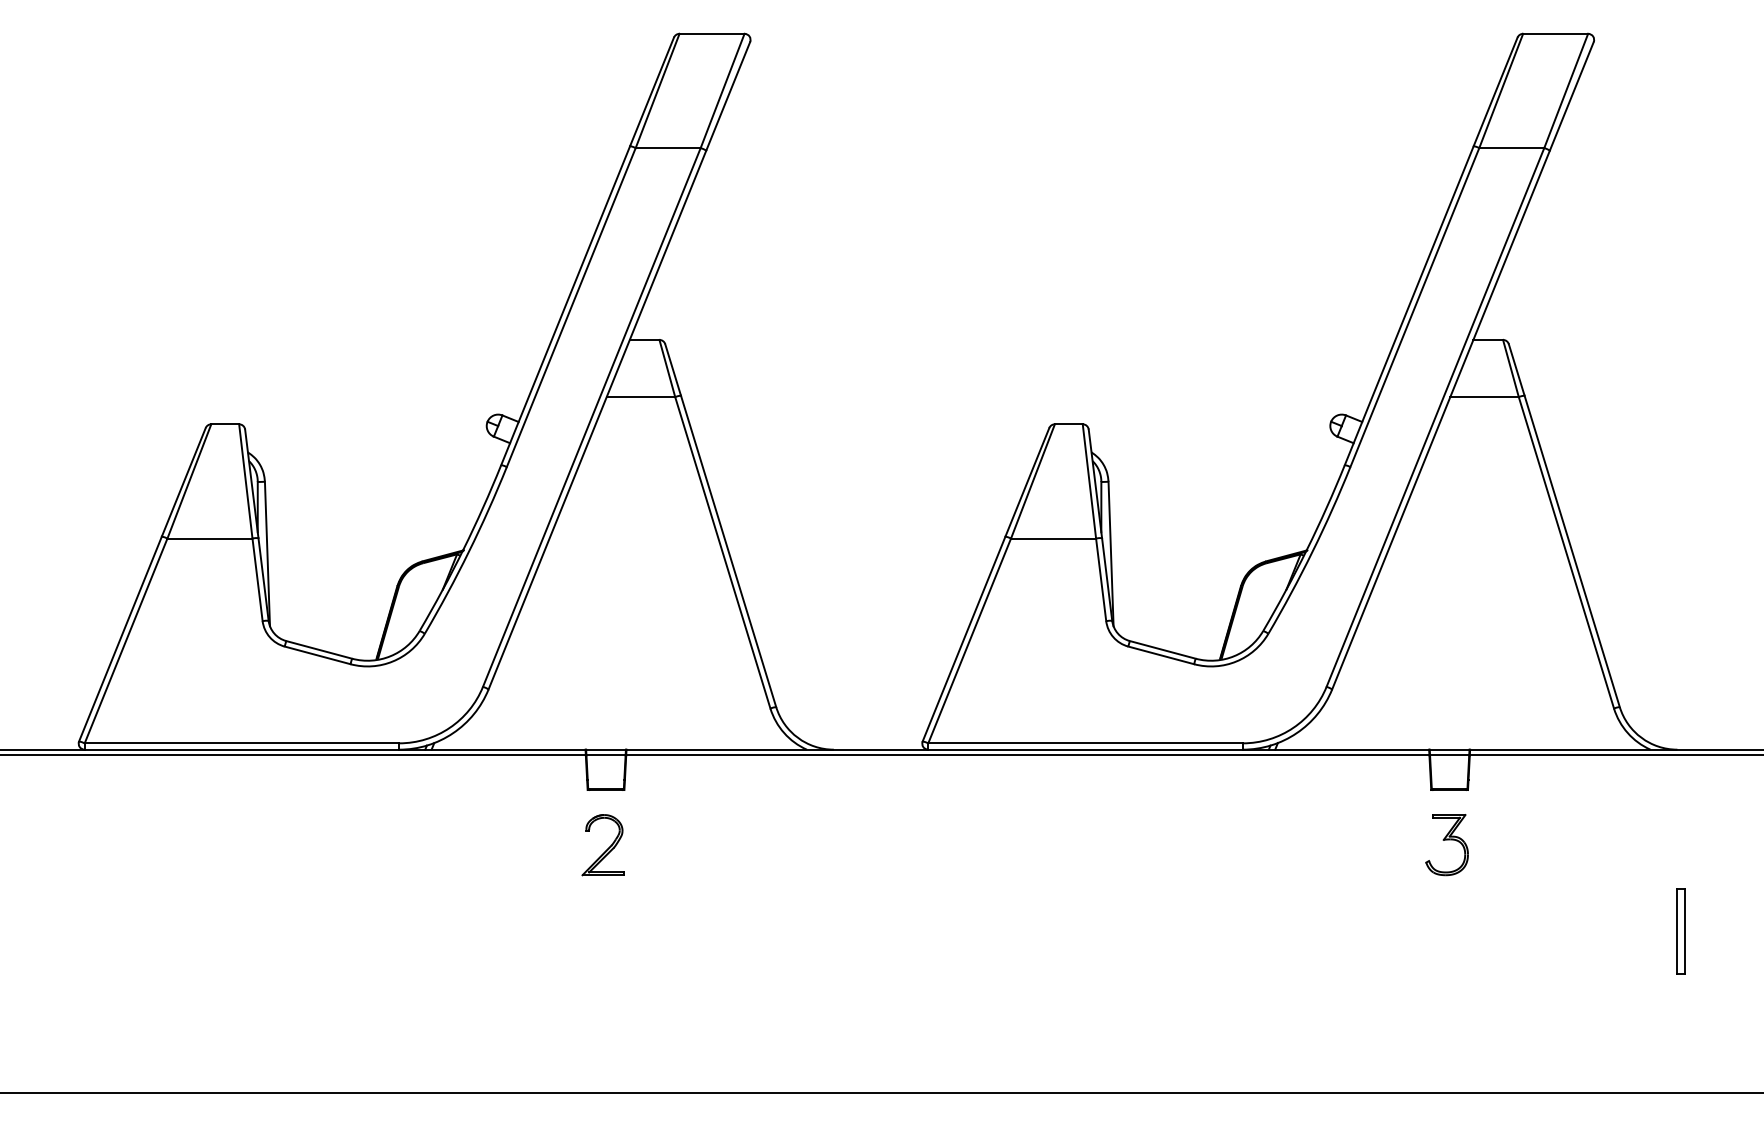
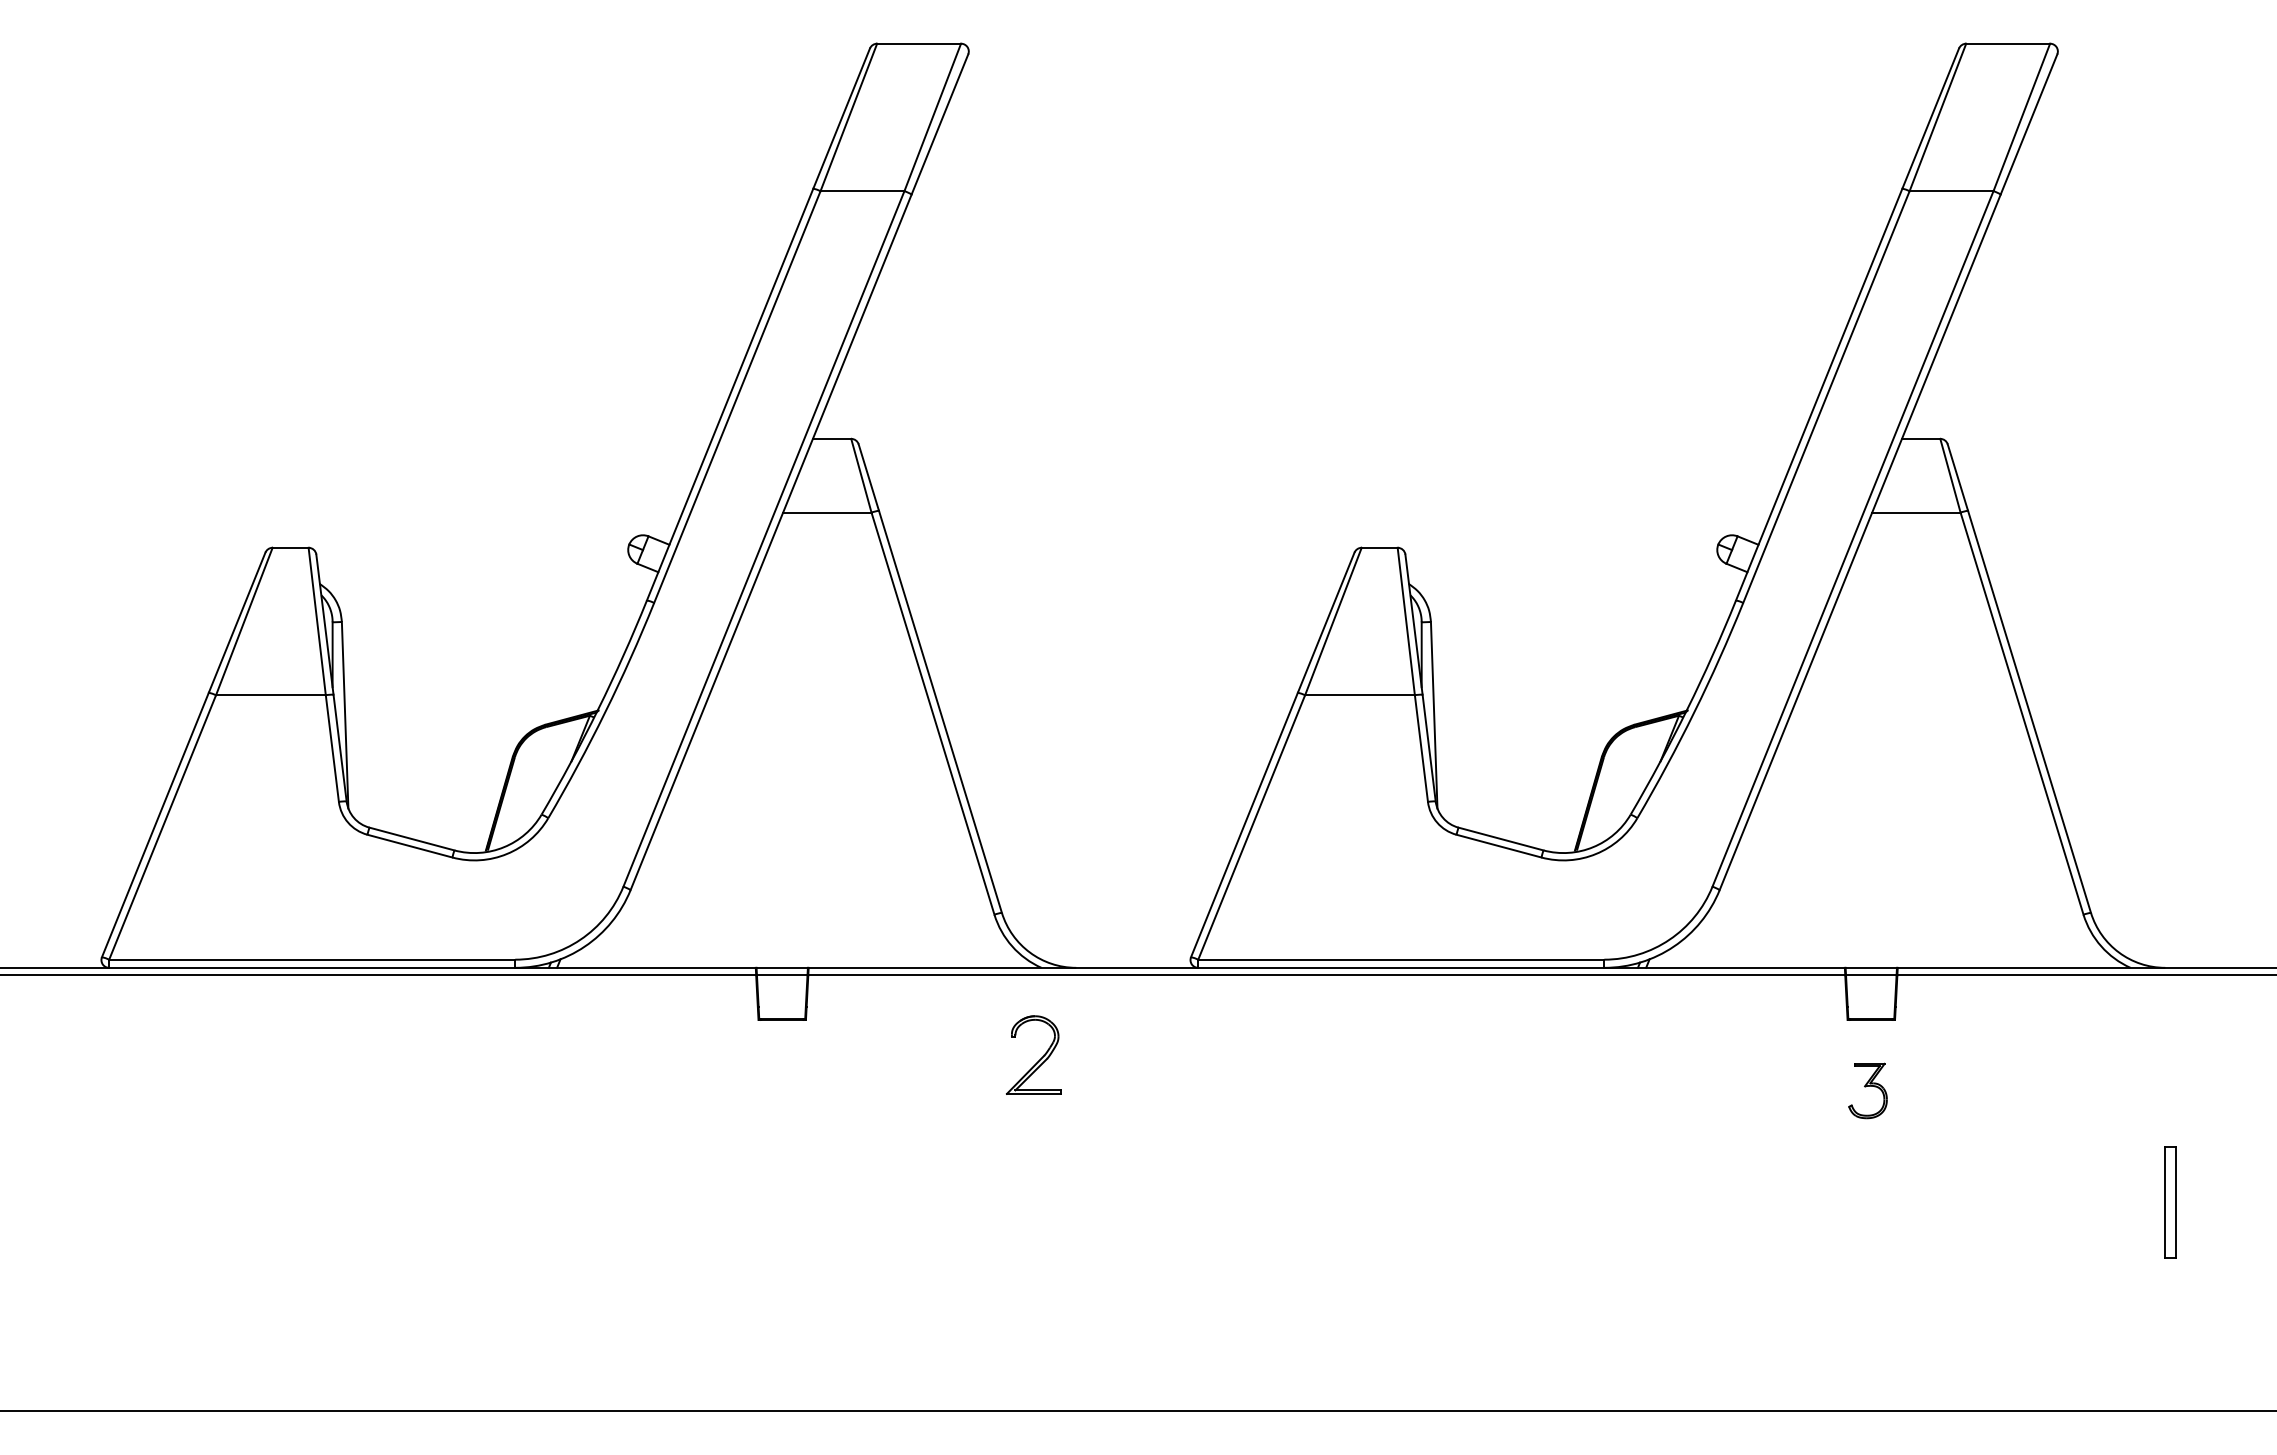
part: (1446, 844) -> (1867, 1090), size x0.7
part: (607, 848) -> (1039, 1059), moved

